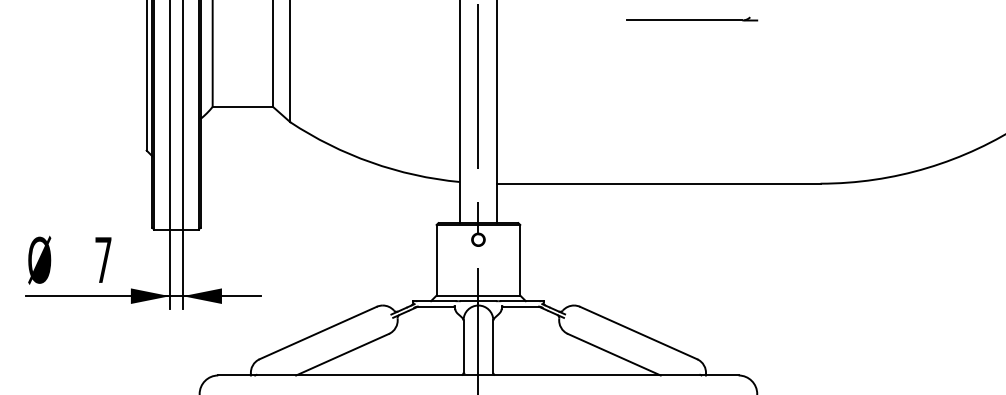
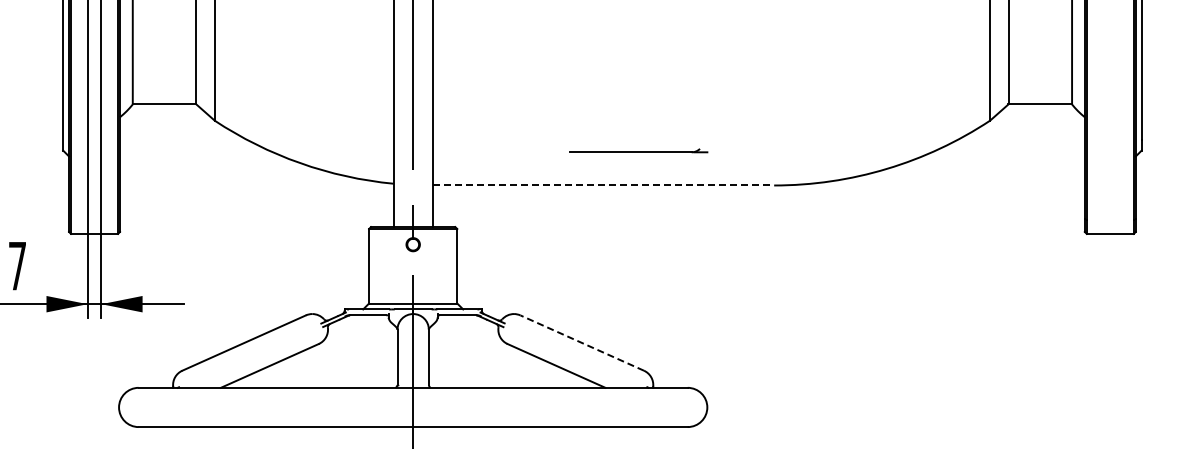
part: (691, 18) -> (638, 150), moved
line: (658, 183) -> (603, 185), solid -> dashed
line: (638, 333) -> (582, 343), solid -> dashed

